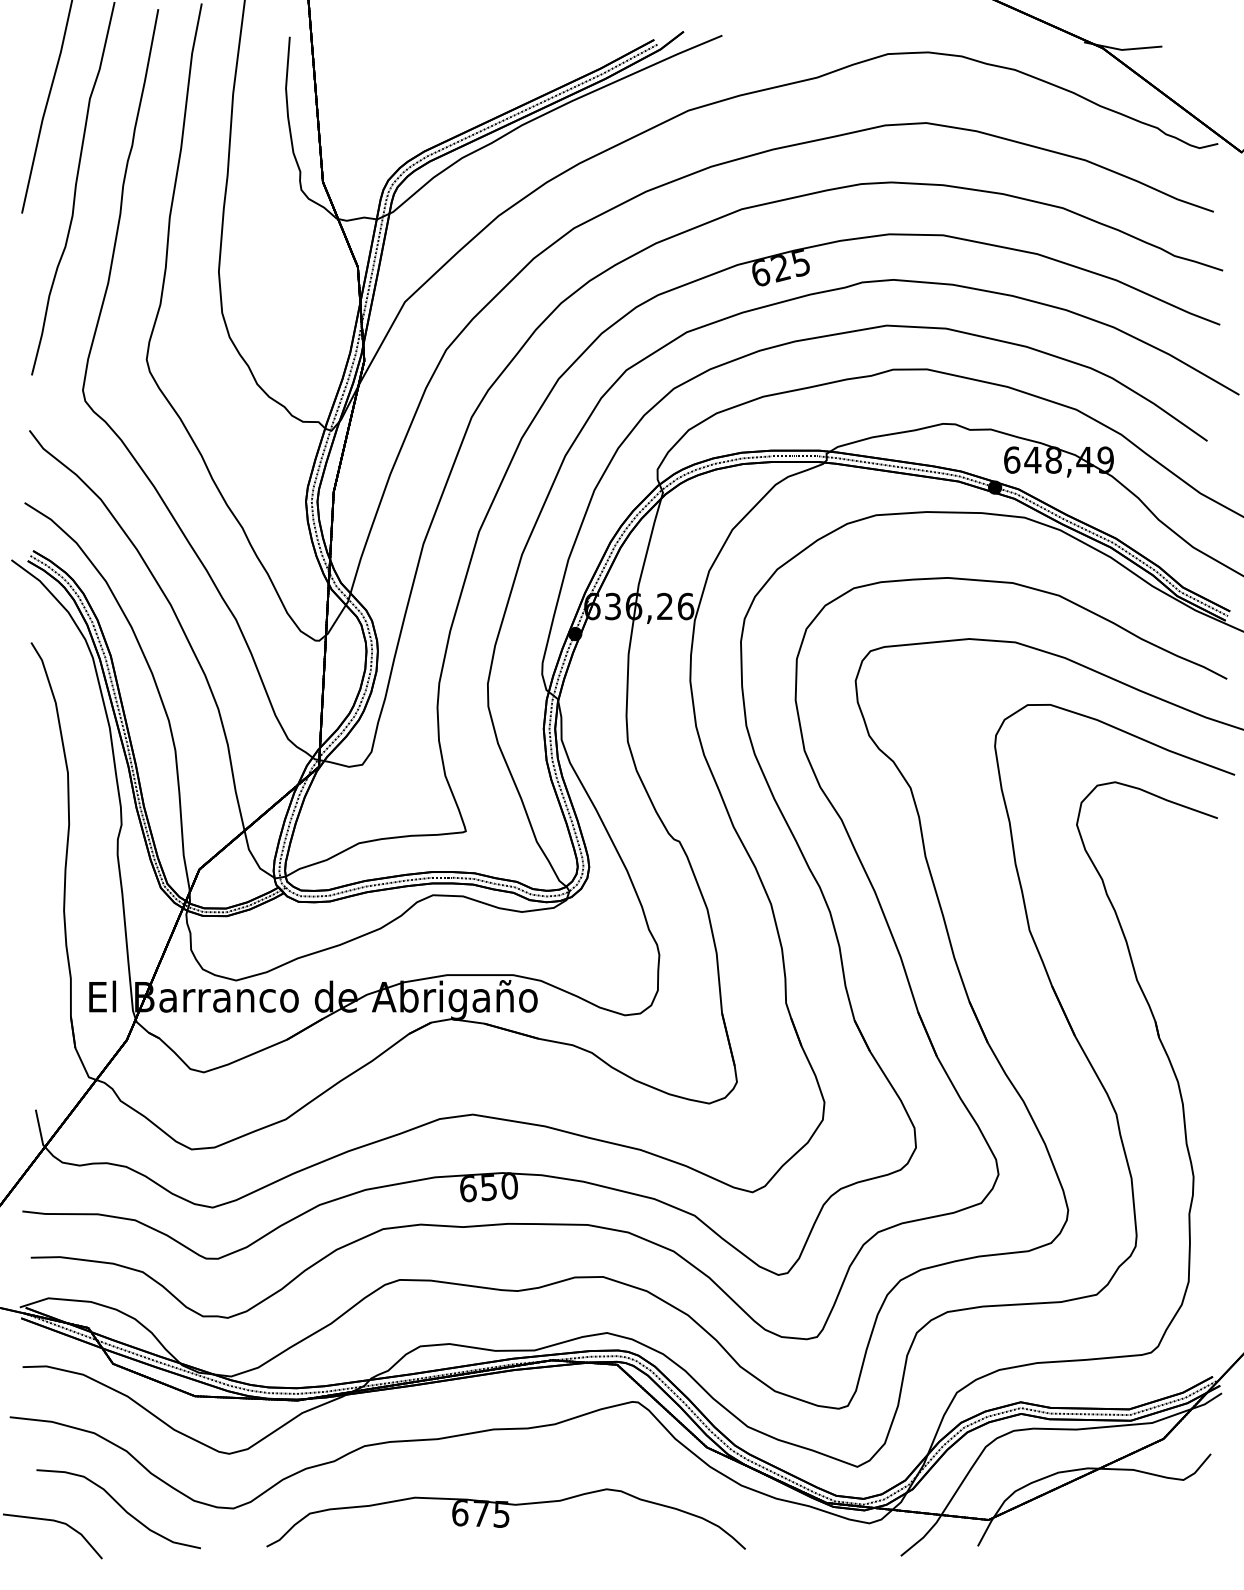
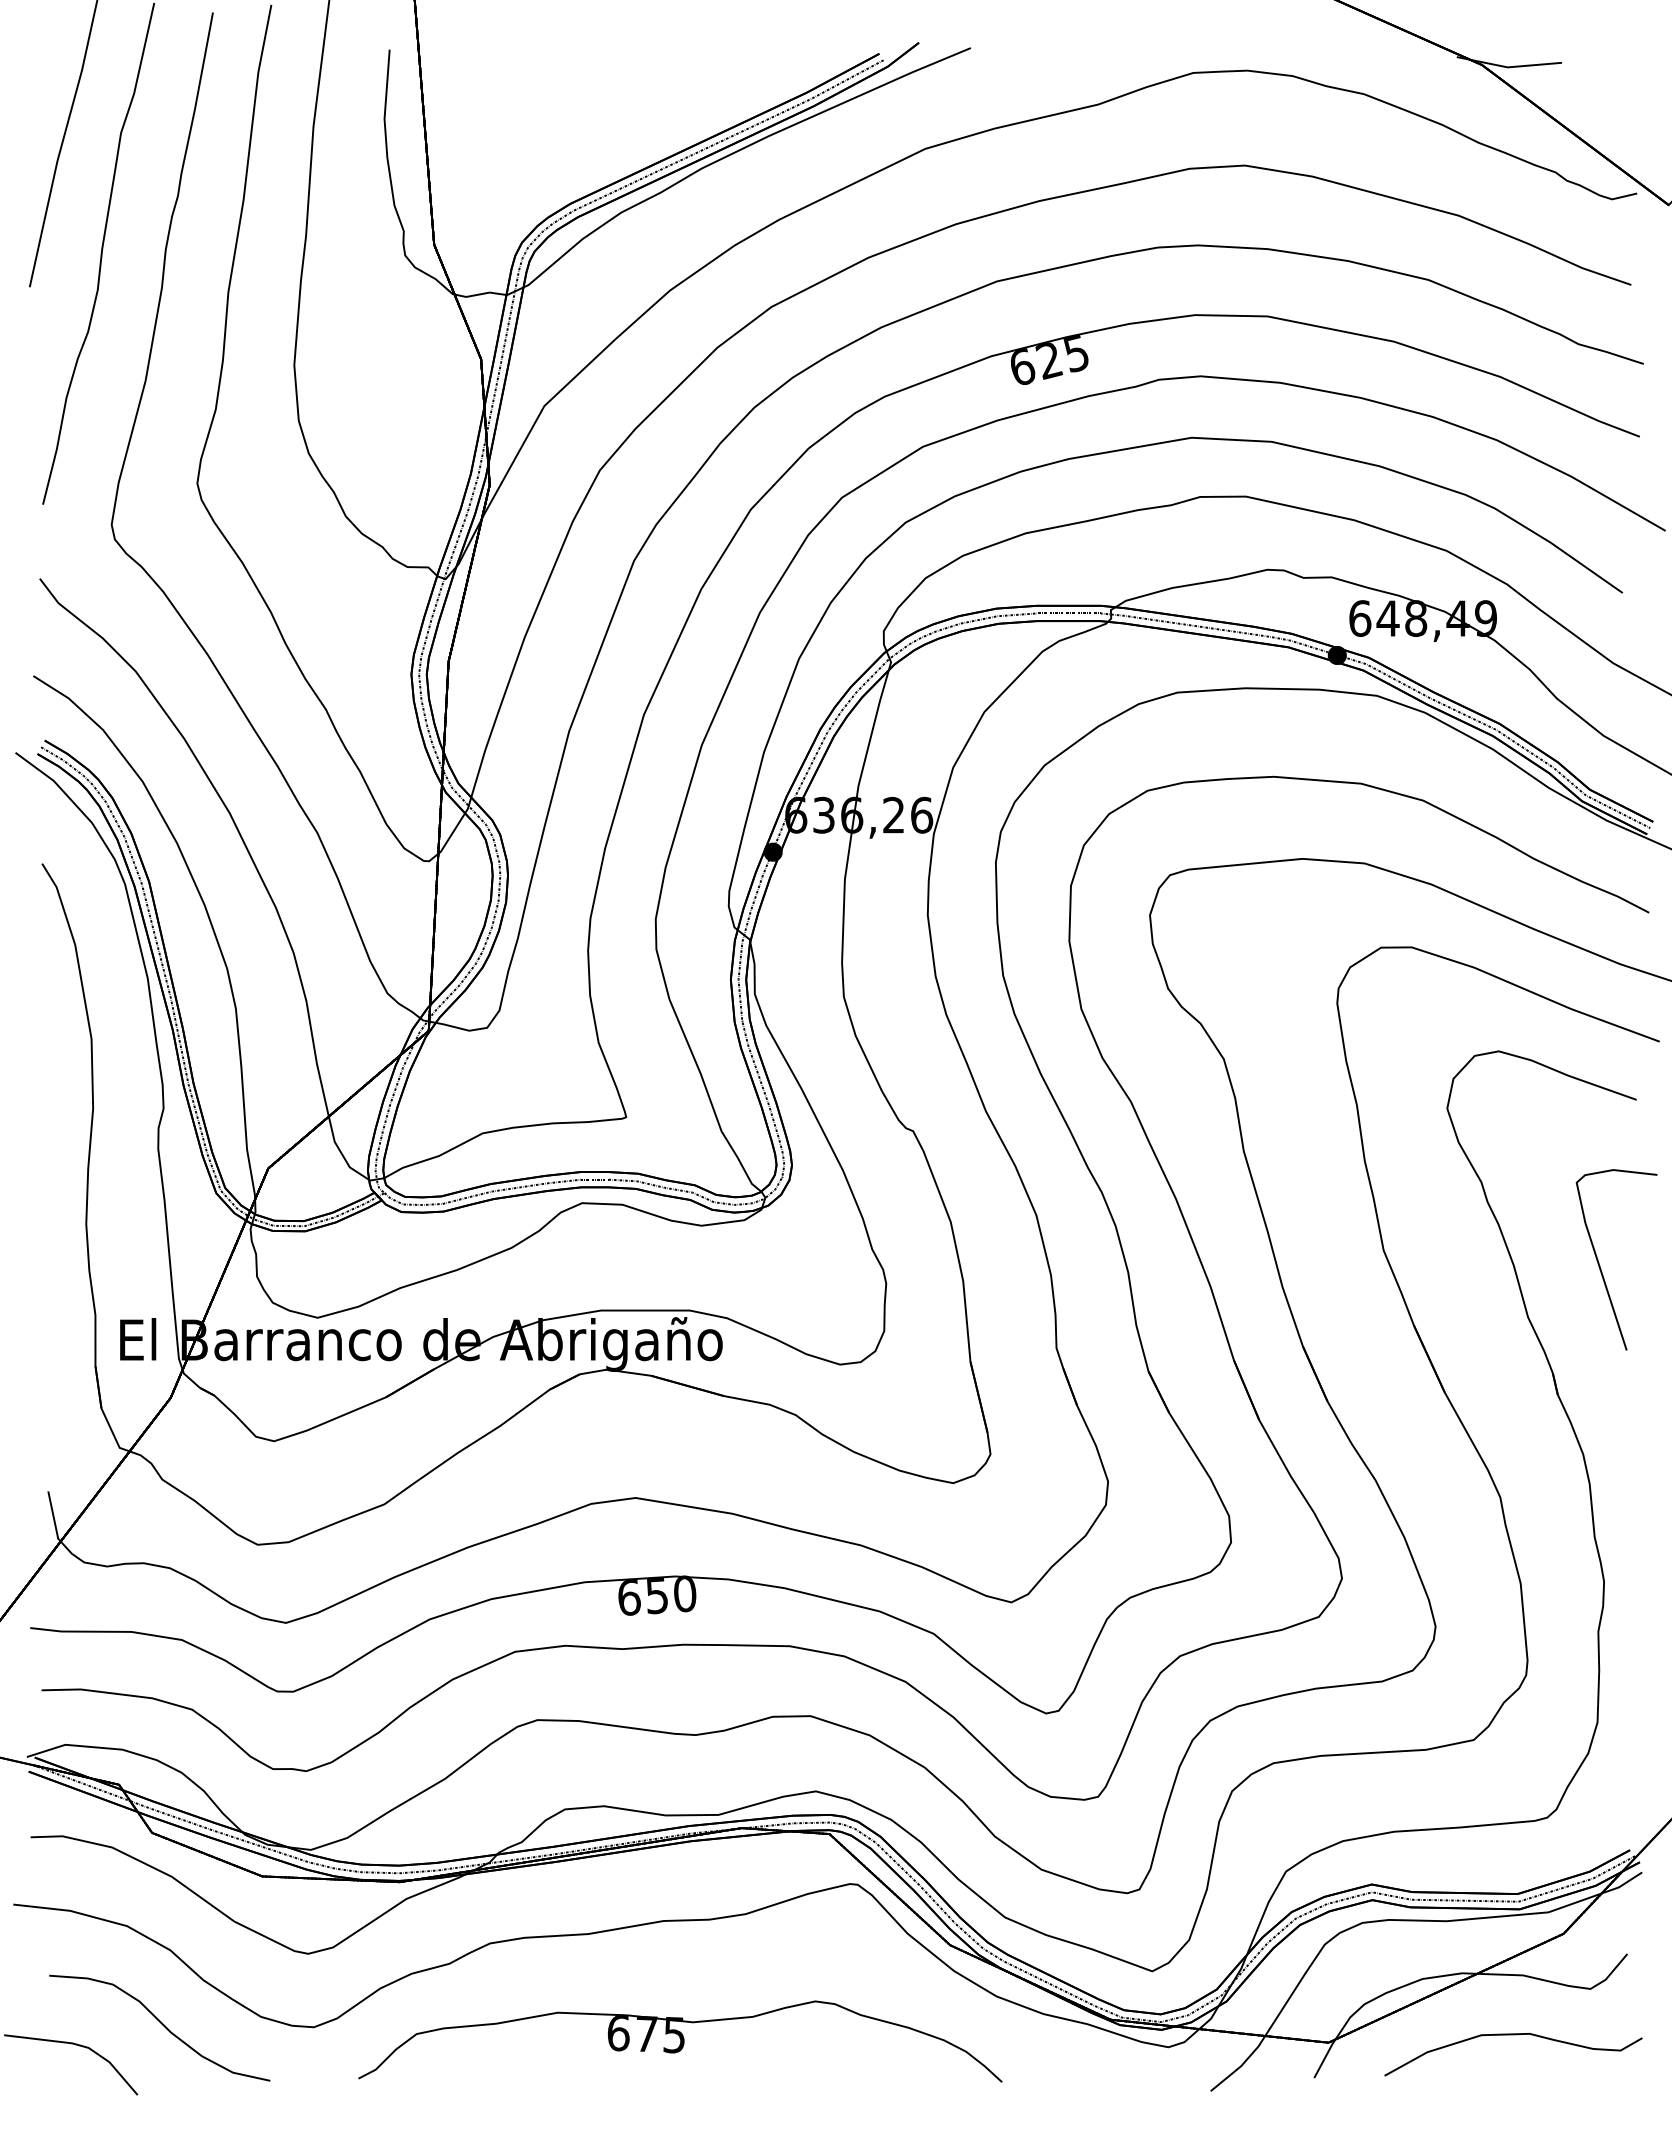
curve: (1190, 941) -> (1600, 1265), added
curve: (1126, 1514) -> (1513, 2035), added

